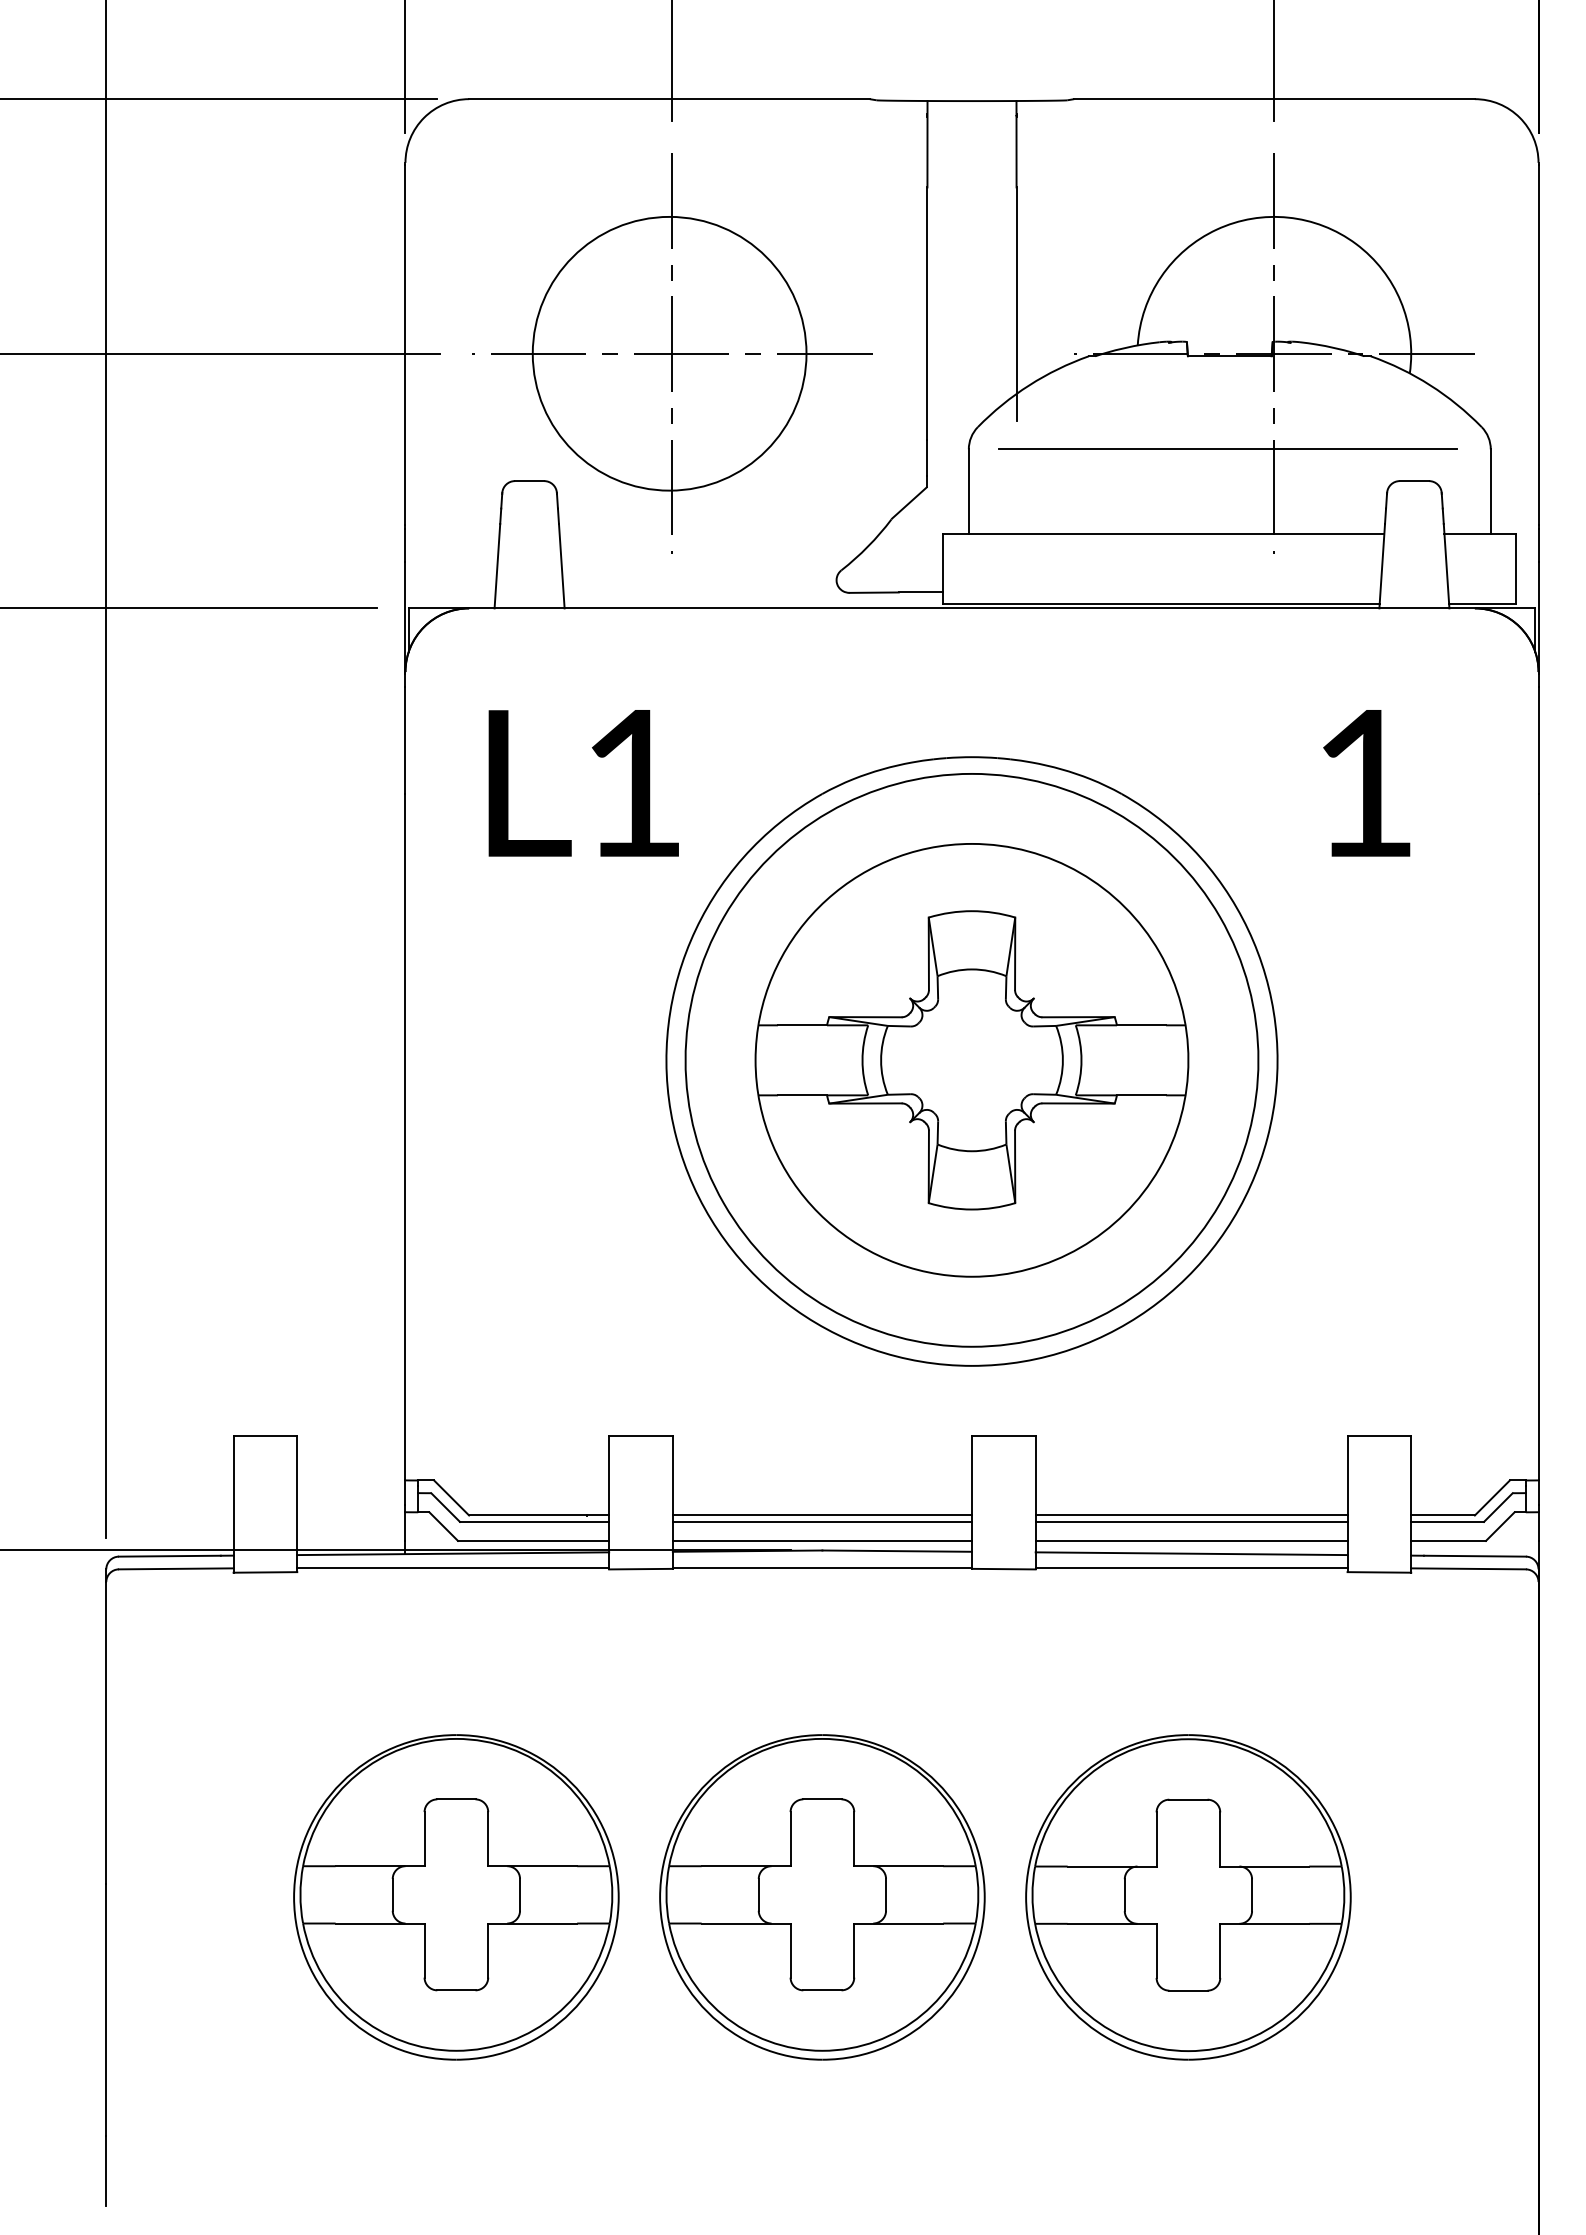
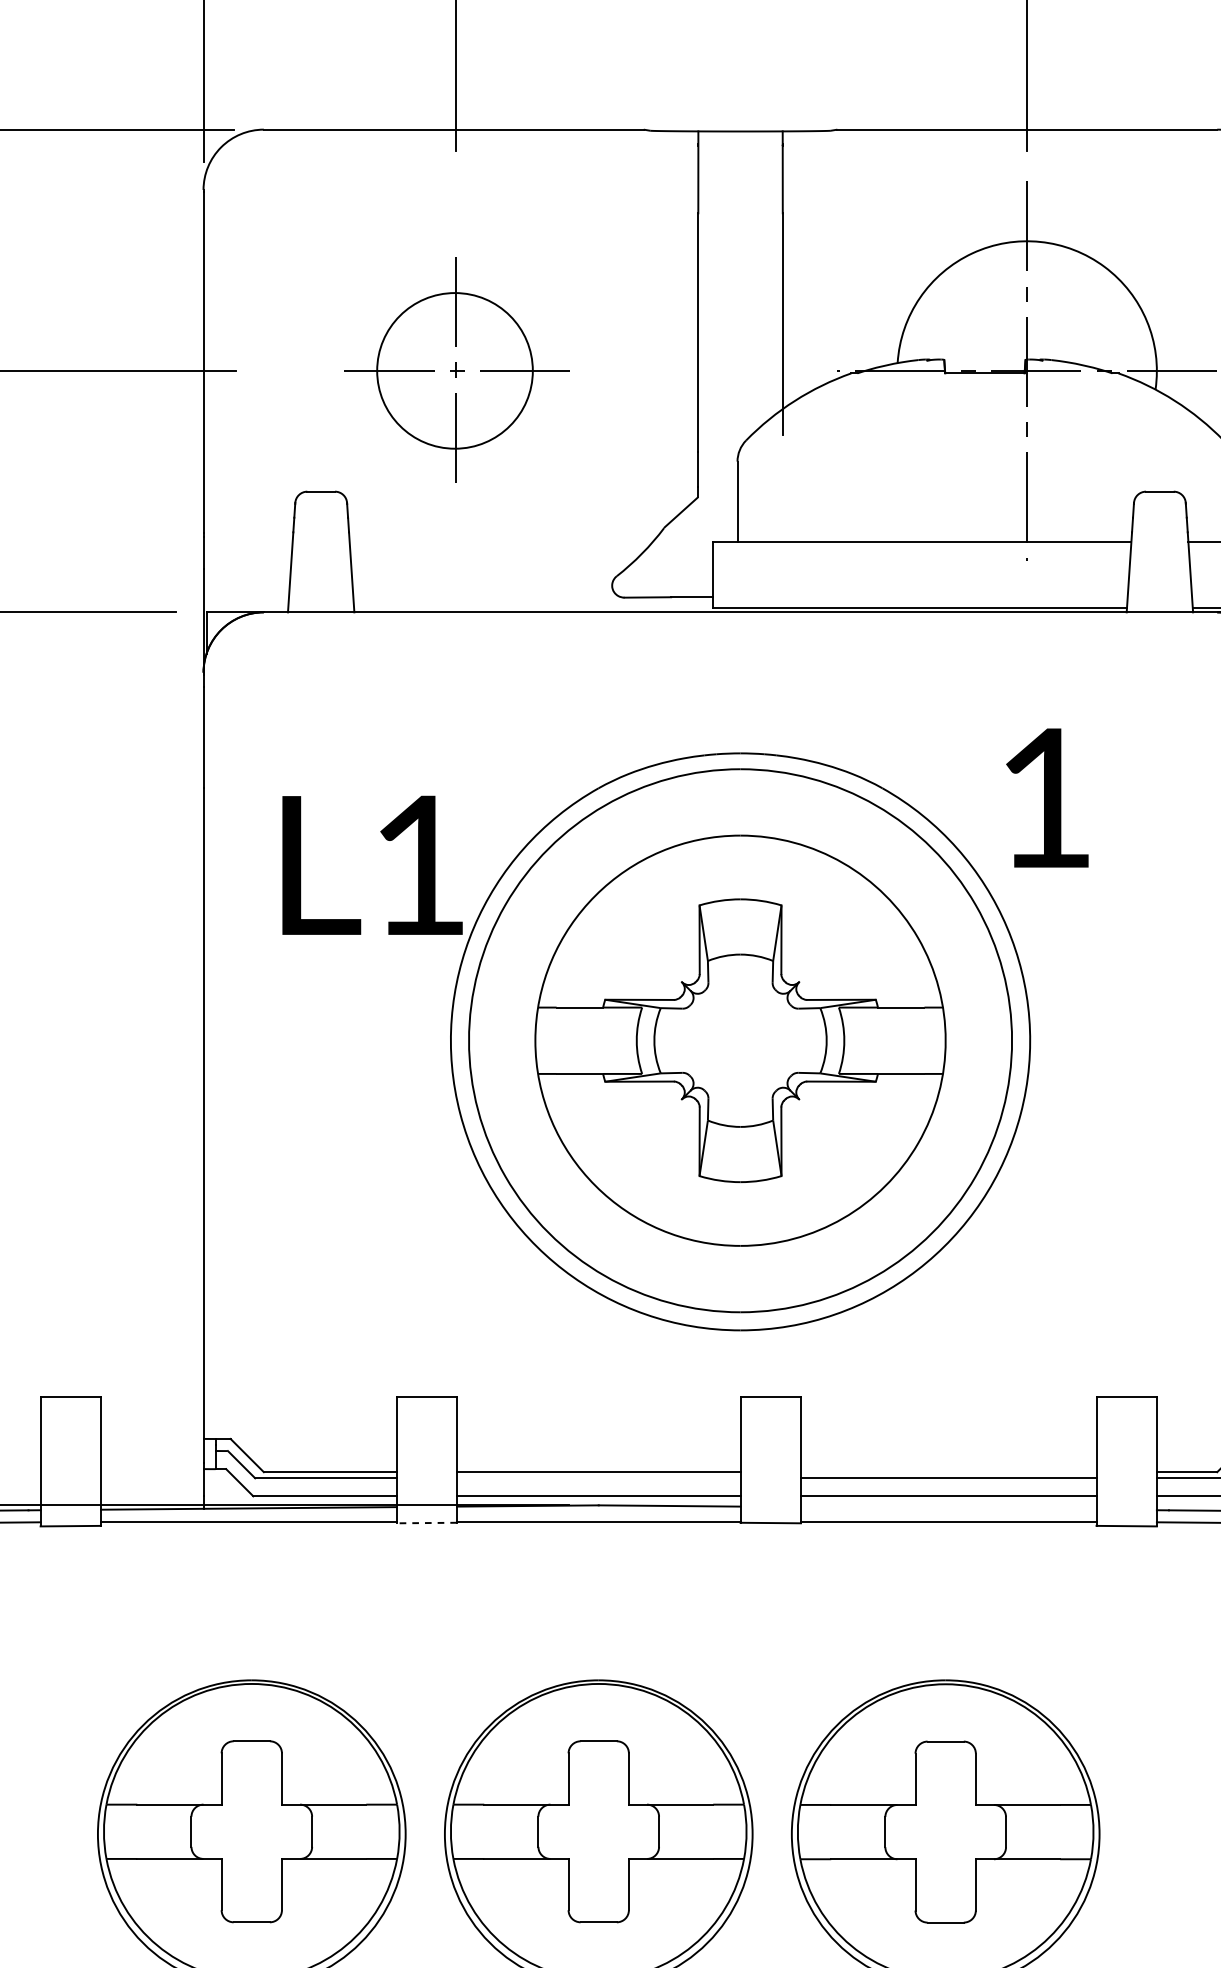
part: (672, 353) -> (456, 370), size x0.6
line: (1228, 449) -> (983, 461), removed
text: (583, 783) -> (372, 865), moved
text: (1366, 783) -> (1047, 798), moved
line: (1191, 1515) -> (948, 1472), removed
line: (822, 1521) -> (598, 1477), removed
line: (1191, 1553) -> (948, 1508), removed
line: (641, 1569) -> (427, 1523), solid -> dashed

